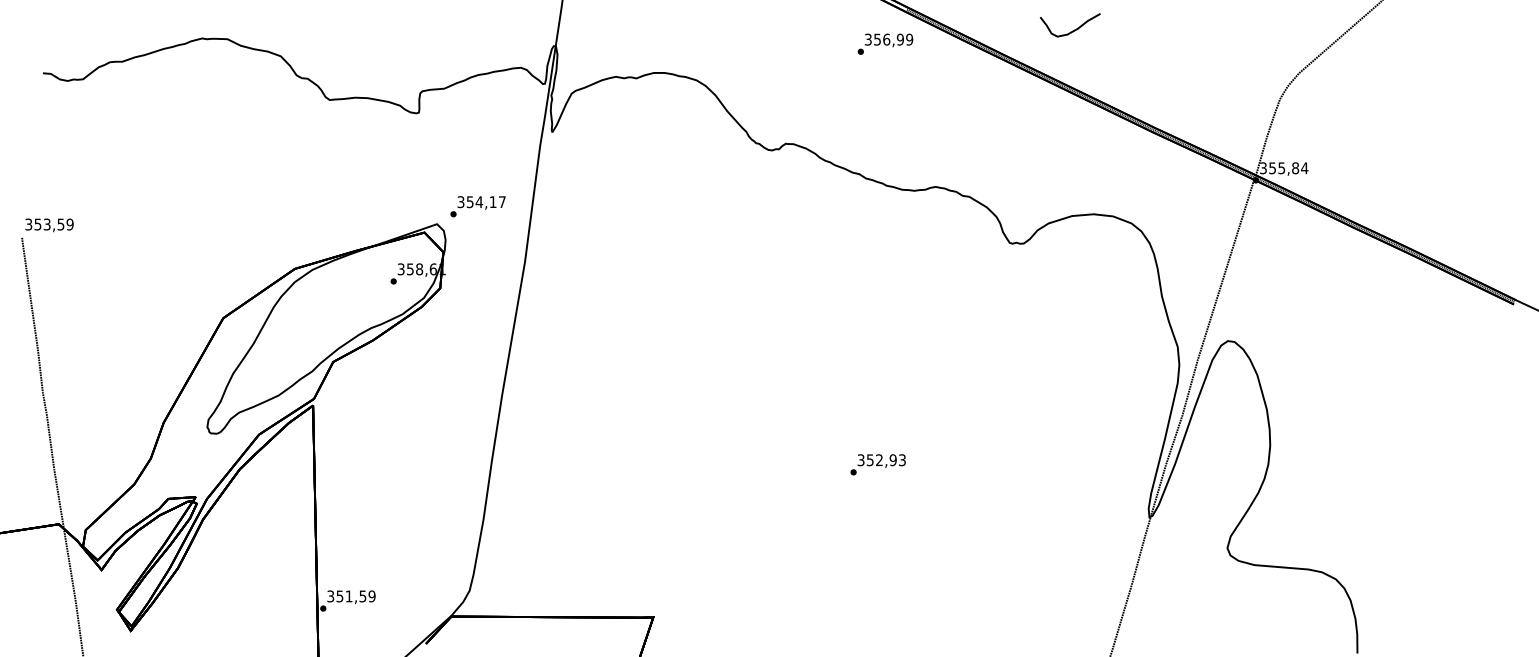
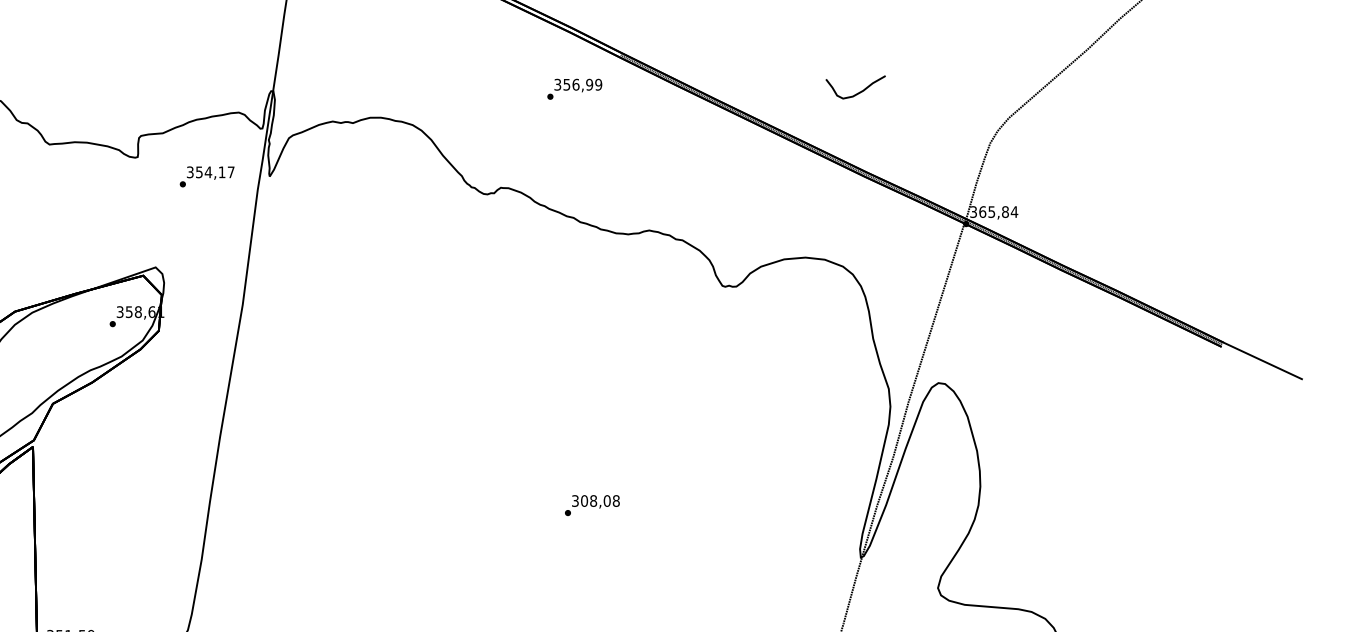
part: (1069, 25) -> (854, 87), moved
text: (885, 43) -> (574, 88), moved
text: (1272, 168) -> (982, 212), 355,84 -> 365,84
text: (477, 206) -> (206, 176), moved
text: (885, 460) -> (599, 501), 352,93 -> 308,08

